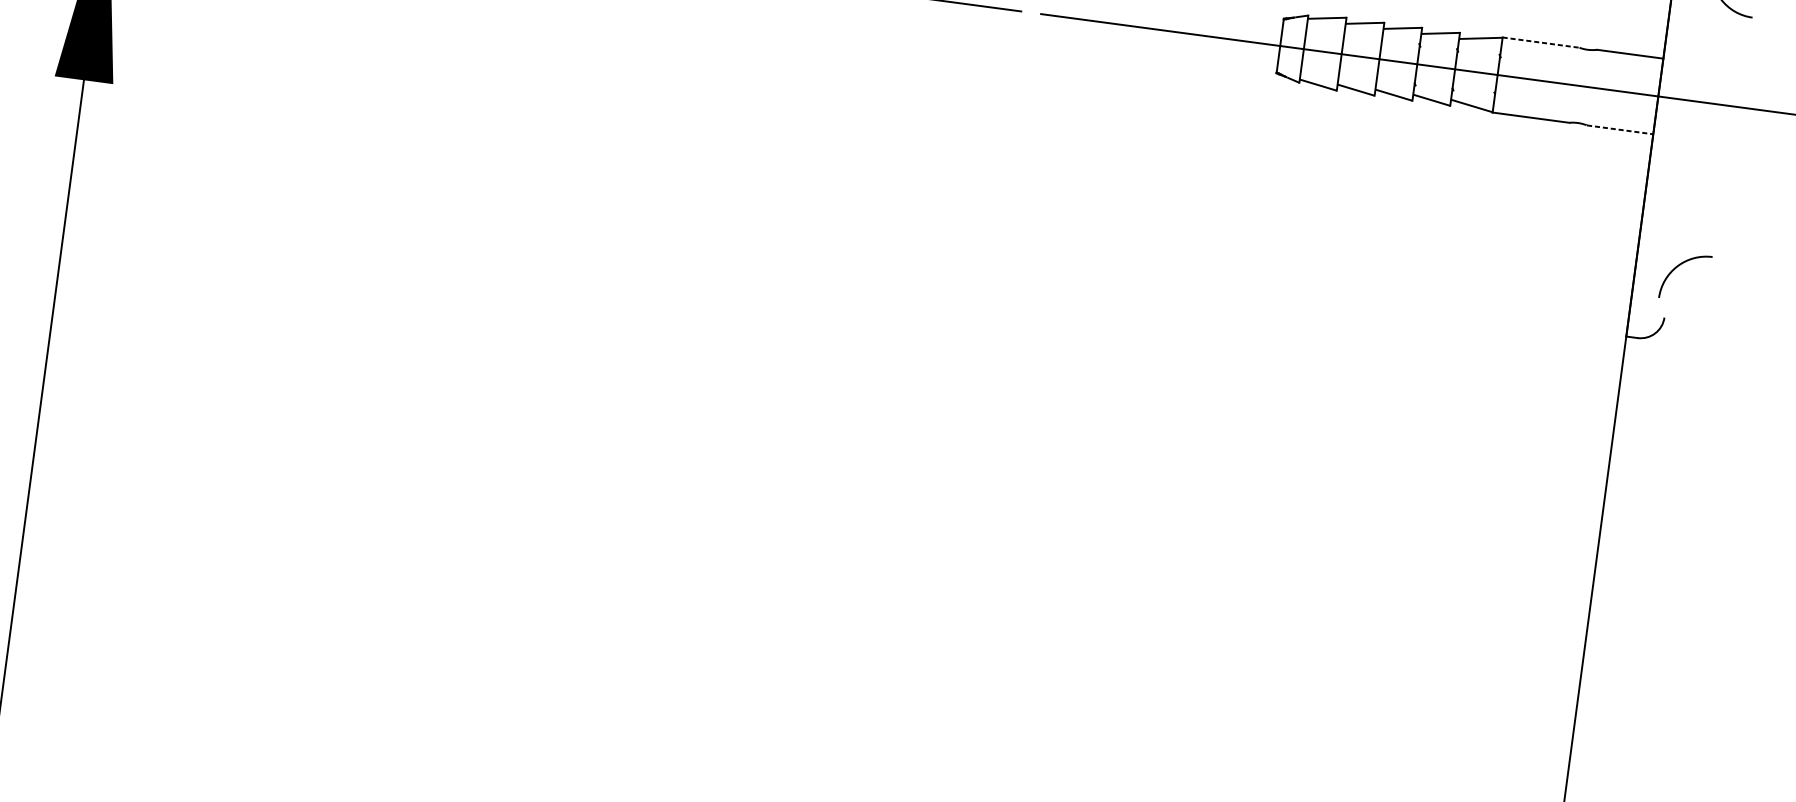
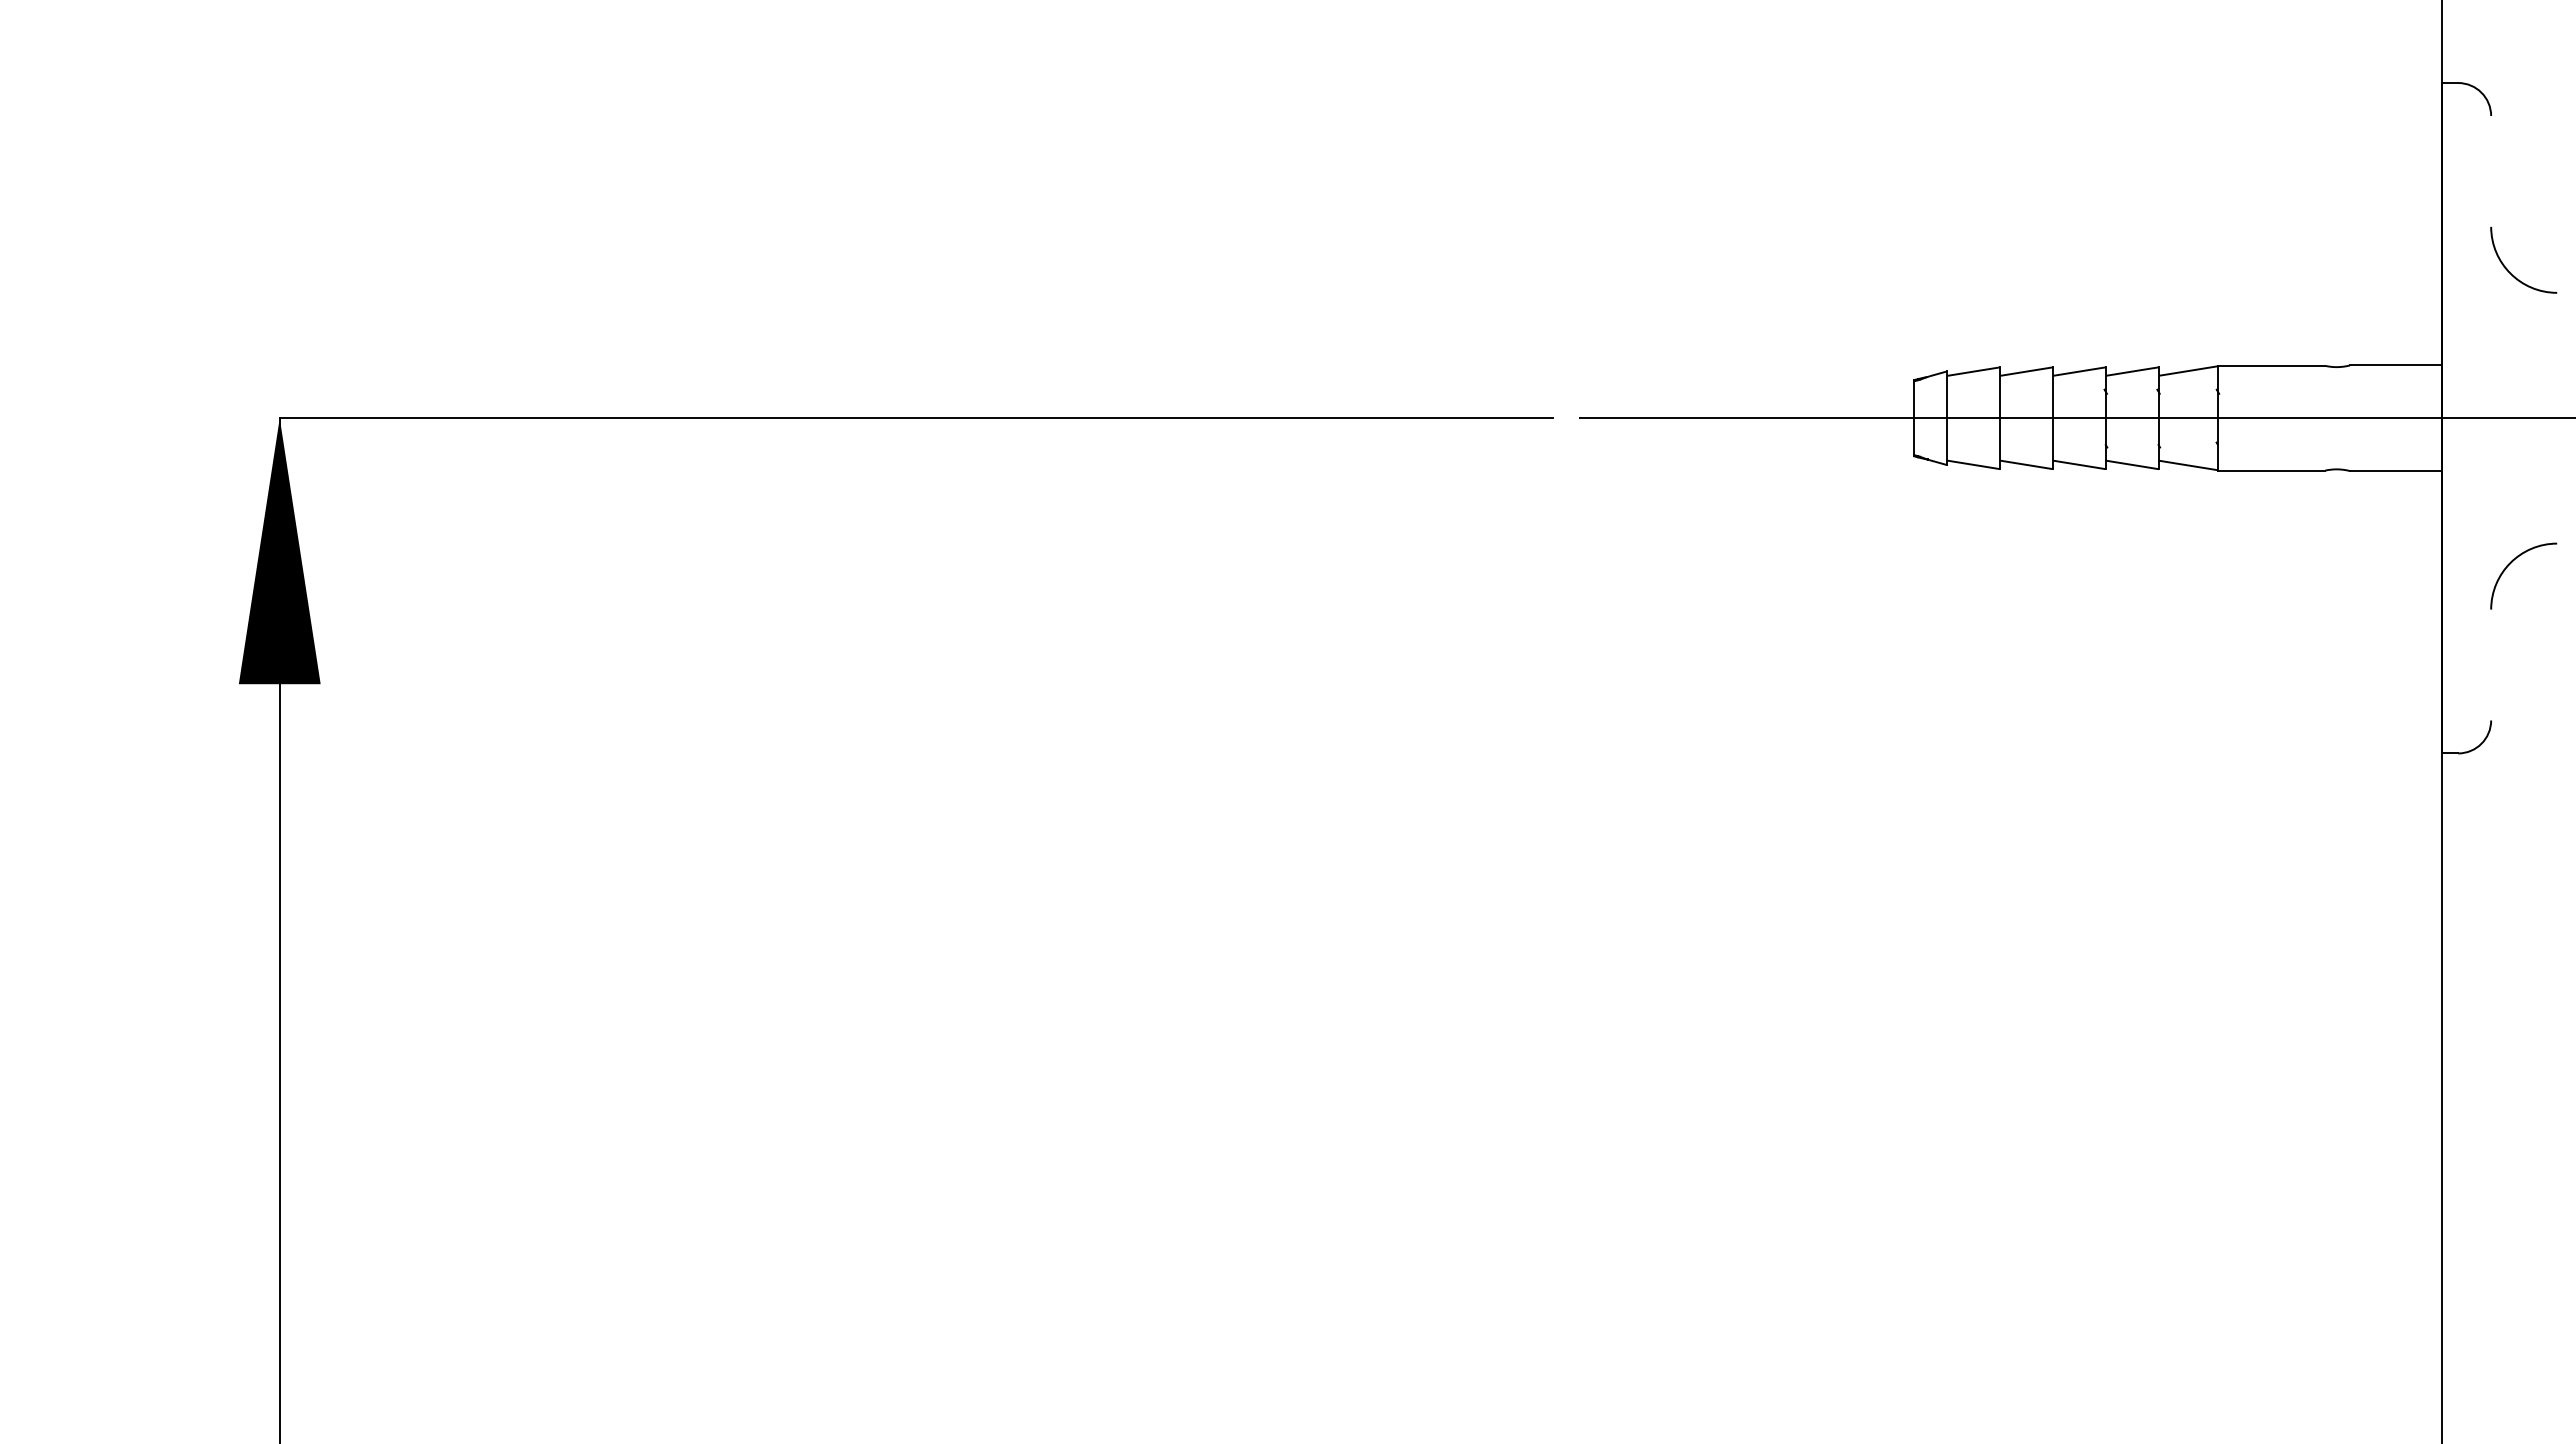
line: (1541, 42) -> (2271, 365), dashed -> solid
line: (1620, 130) -> (2396, 471), dashed -> solid
arc: (1678, 266) -> (2511, 563), moved

